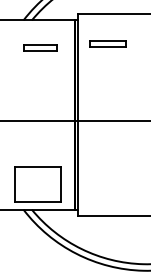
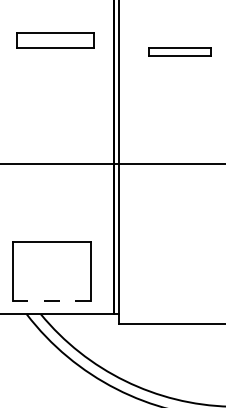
part: (107, 43) -> (179, 51), moved
part: (40, 47) -> (55, 39), size x1.4
line: (37, 202) -> (50, 302), solid -> dashed

